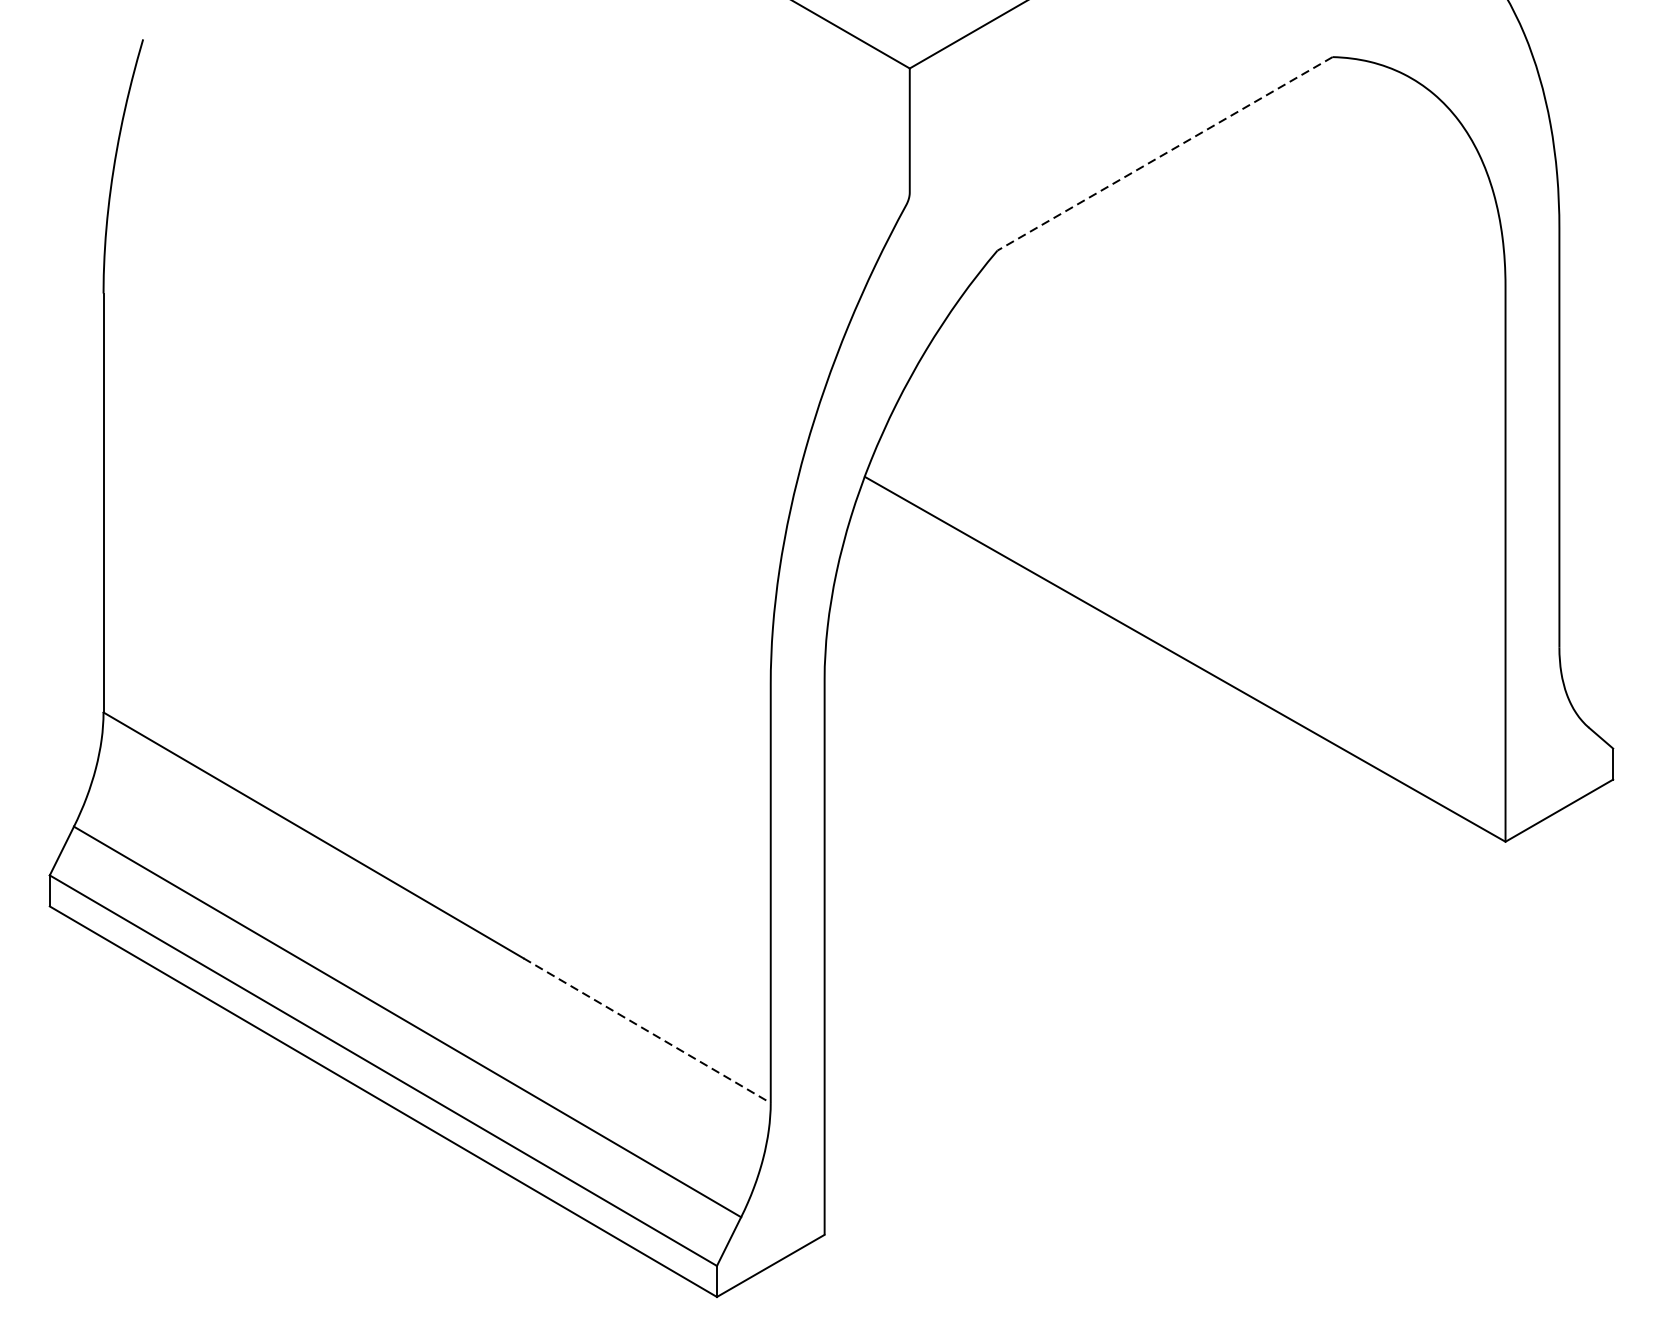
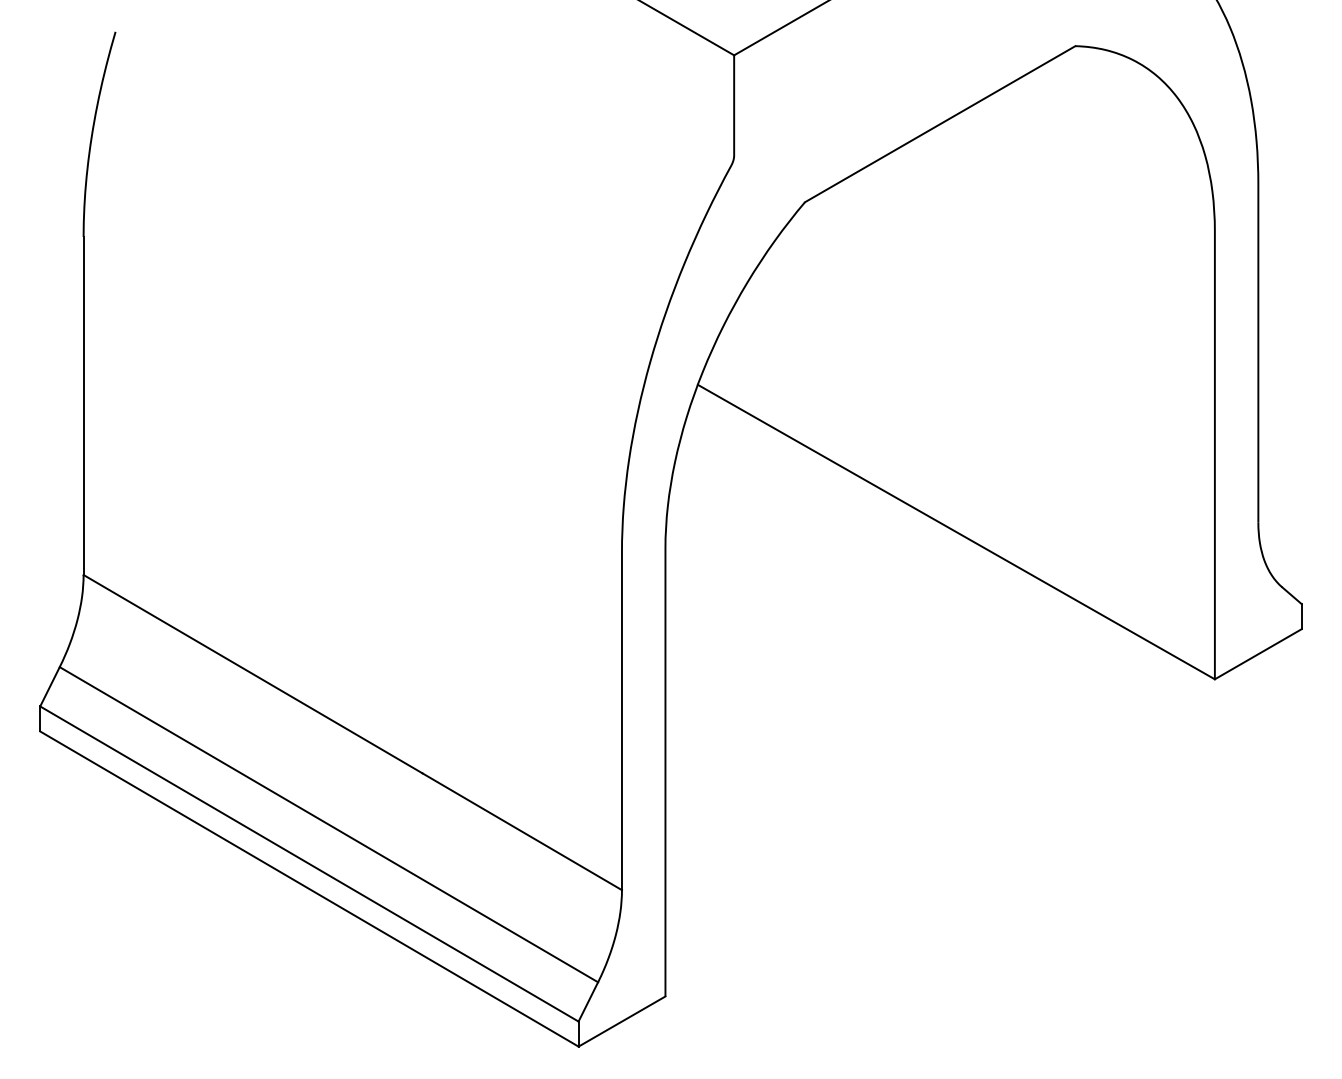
line: (1164, 154) -> (939, 124), dashed -> solid
line: (647, 1030) -> (522, 831), dashed -> solid

